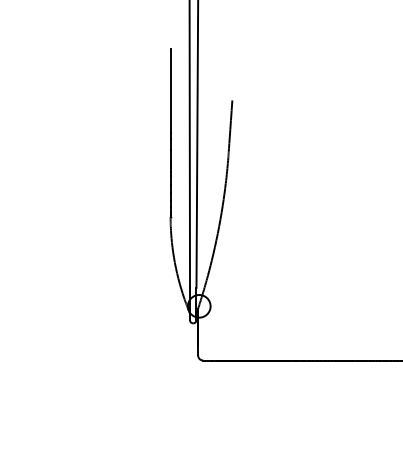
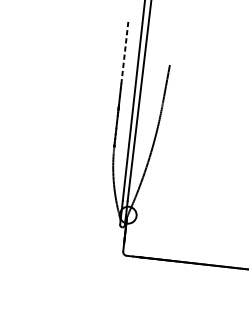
line: (170, 91) -> (124, 53), solid -> dashed

